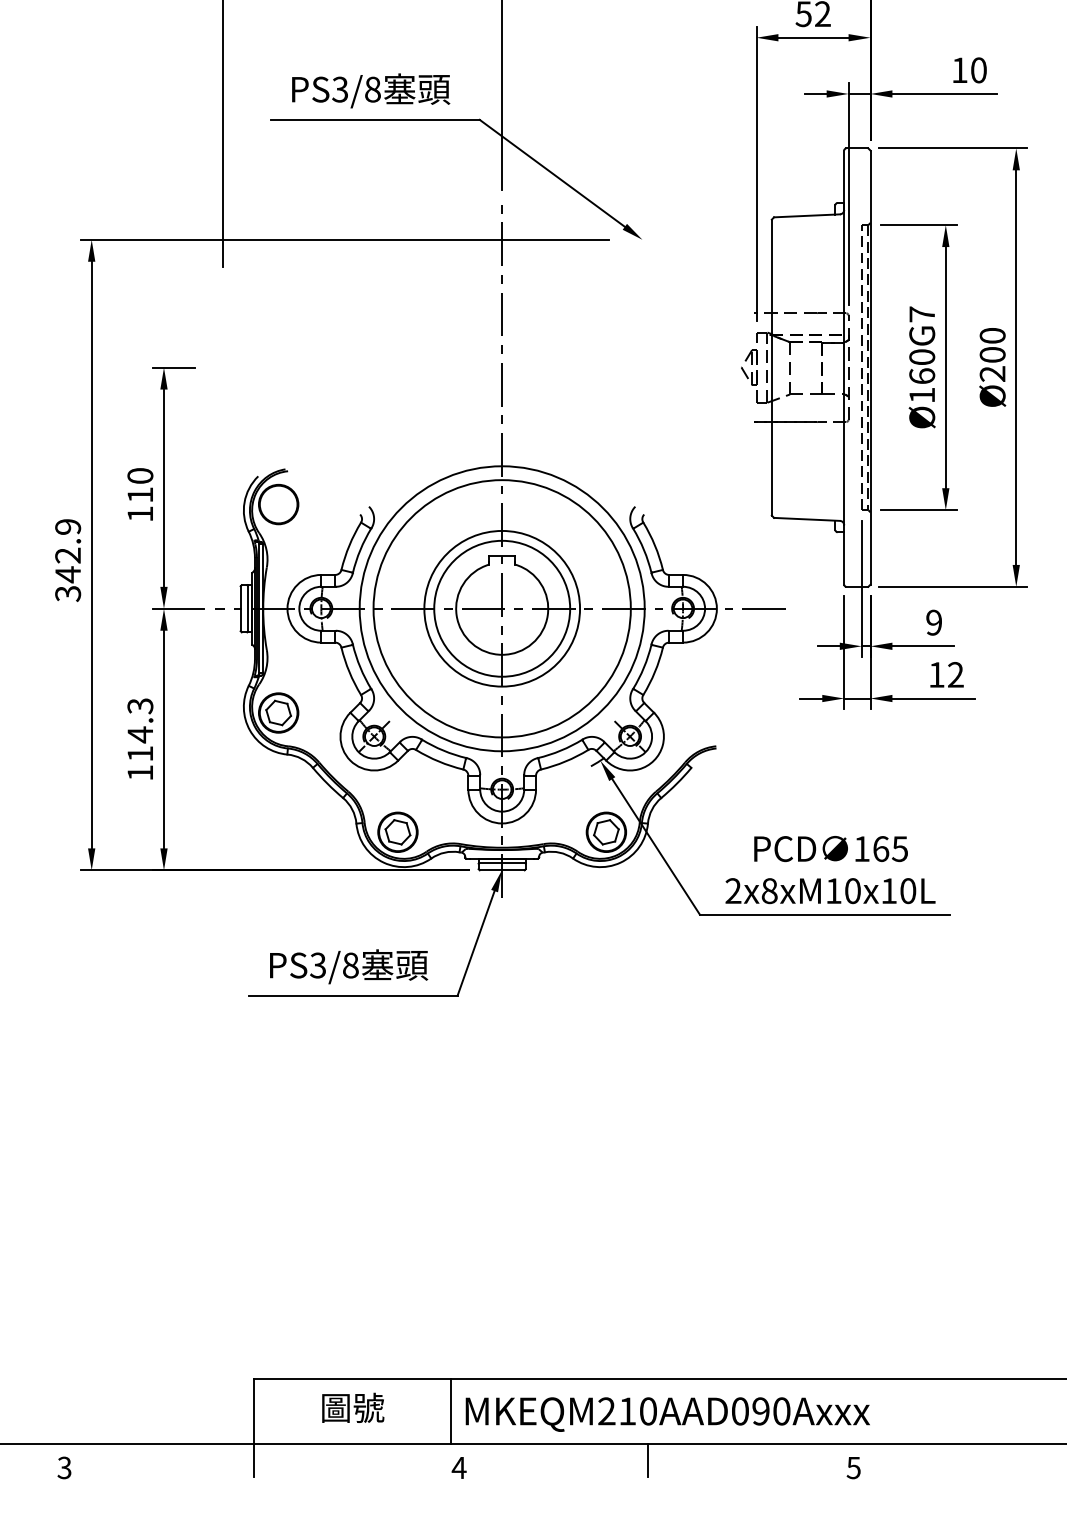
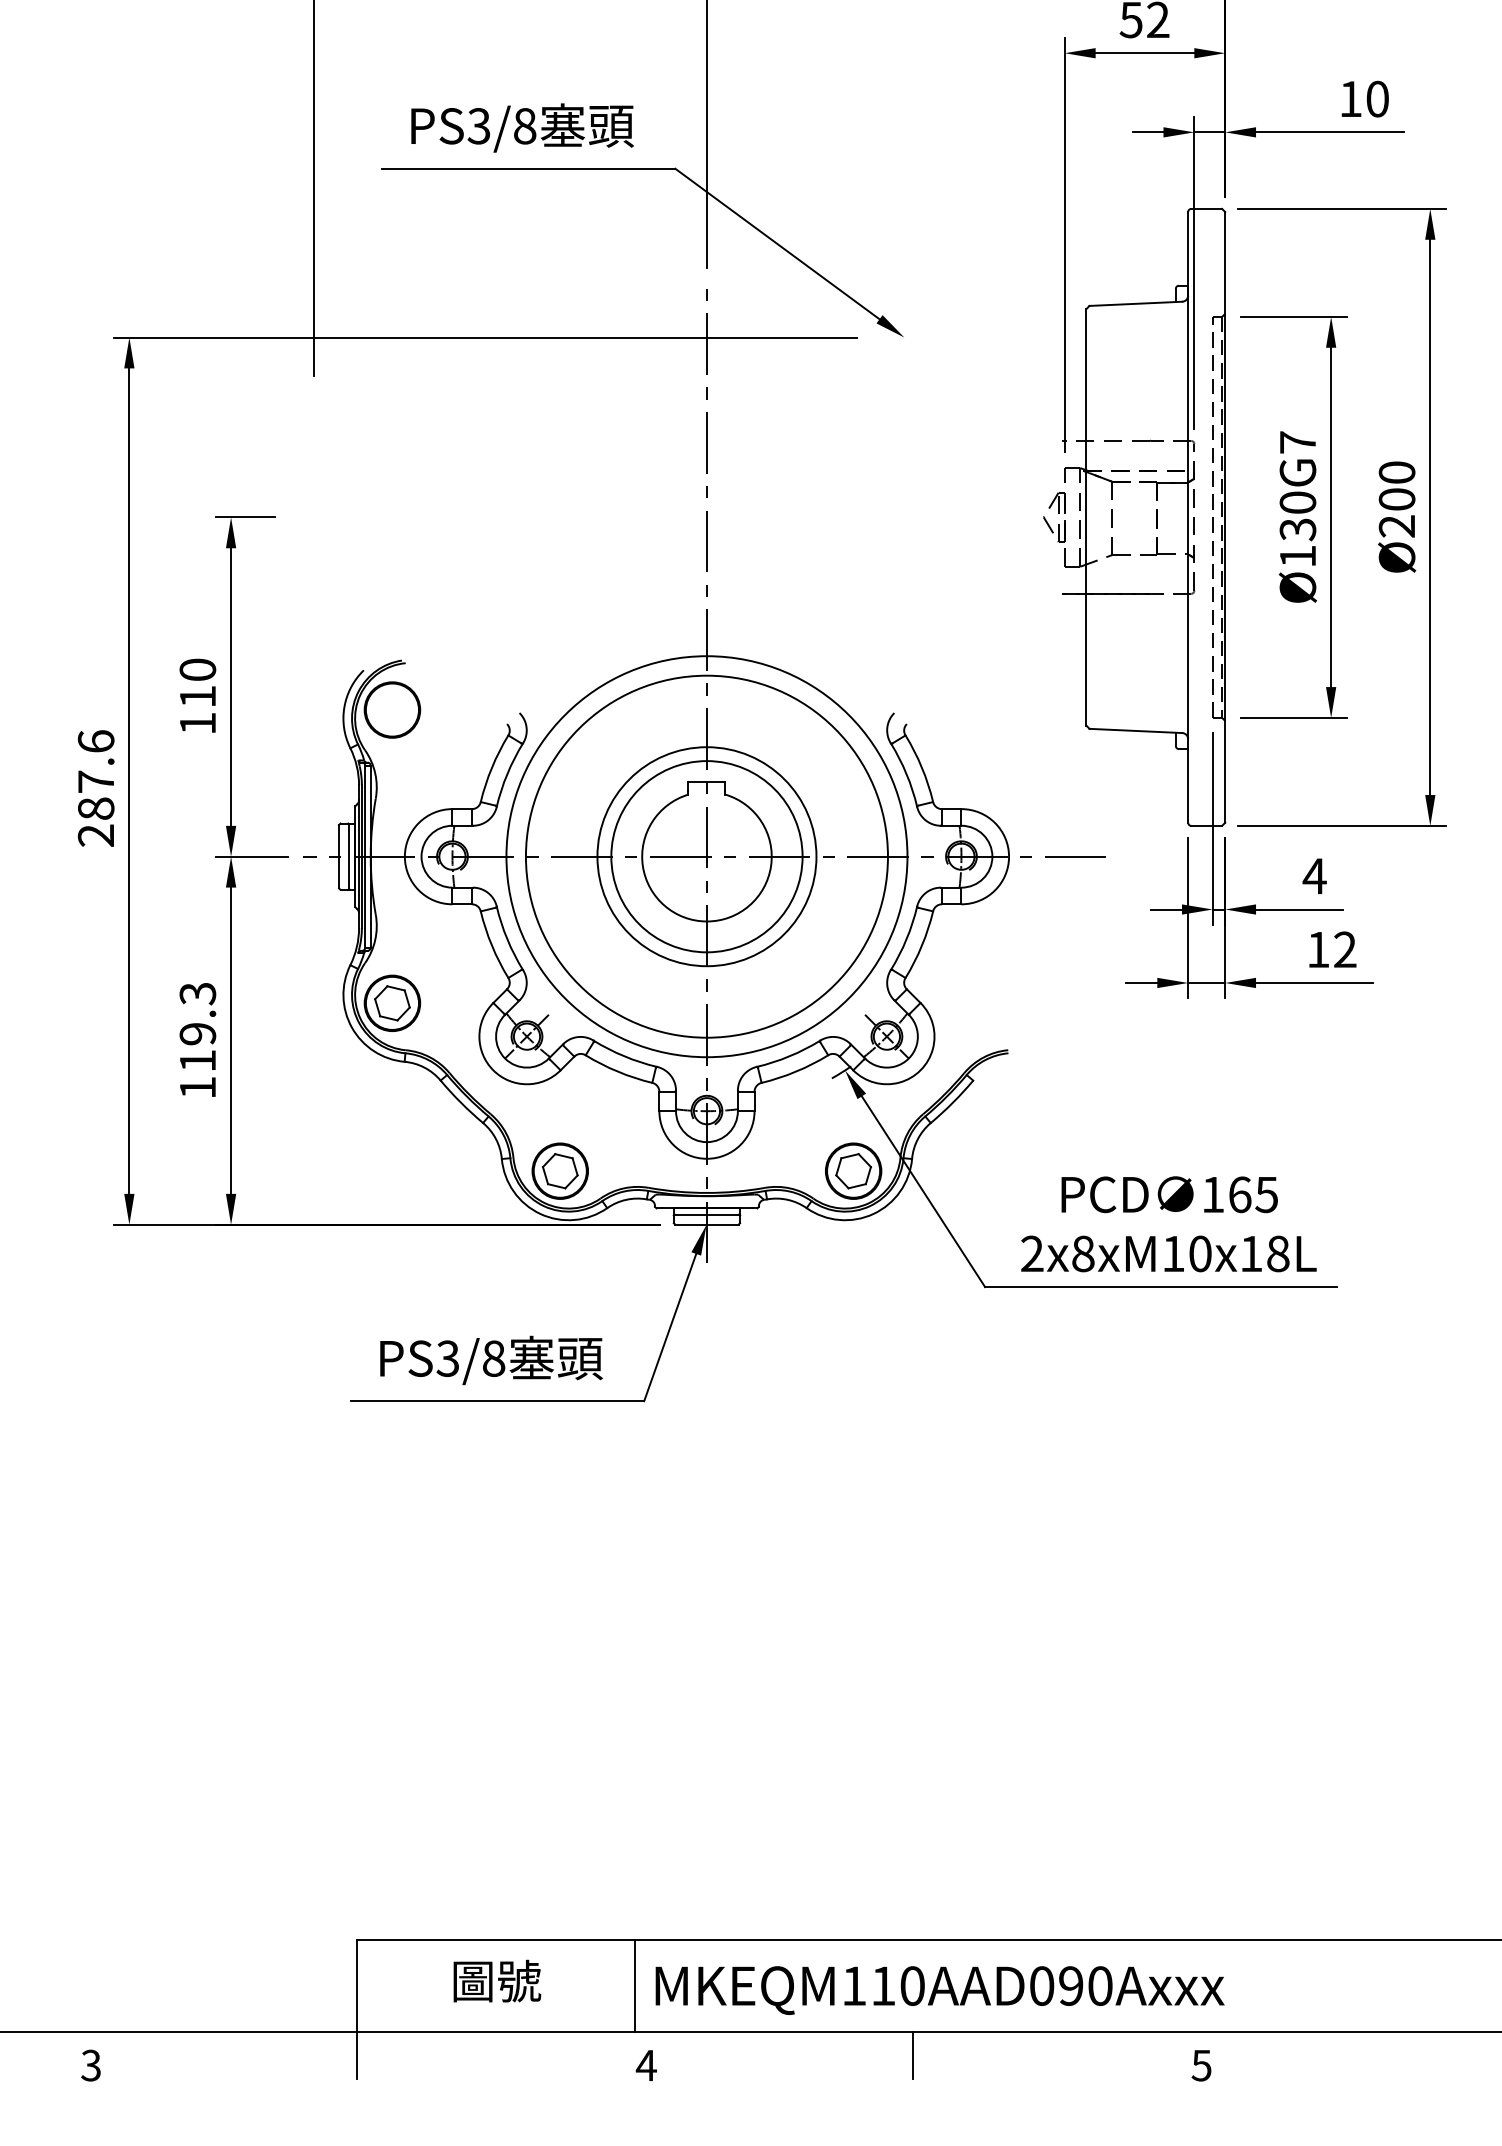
text: (921, 376) -> (1297, 529), Ø160G7 -> Ø130G7
text: (67, 560) -> (95, 788), 342.9 -> 287.6
text: (933, 622) -> (1314, 876), 9 -> 4
text: (140, 735) -> (197, 1034), 114.3 -> 119.3
text: (908, 890) -> (1278, 1253), 2x8xM10x10L -> 2x8xM10x18L
text: (607, 1411) -> (854, 1985), MKEQM210AAD090Axxx -> MKEQM110AAD090Axxx

